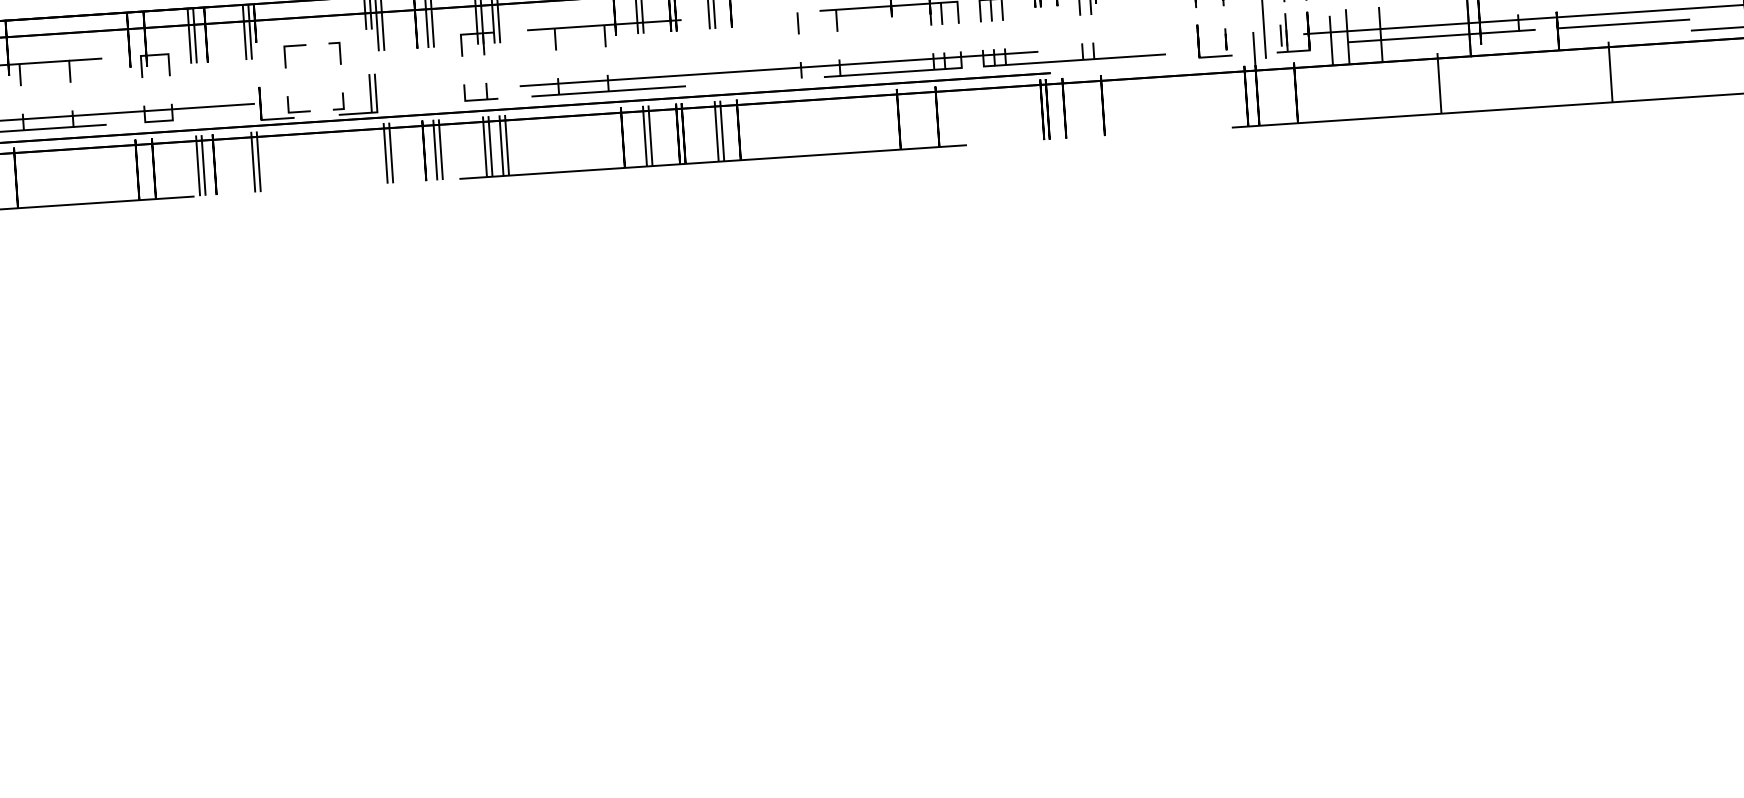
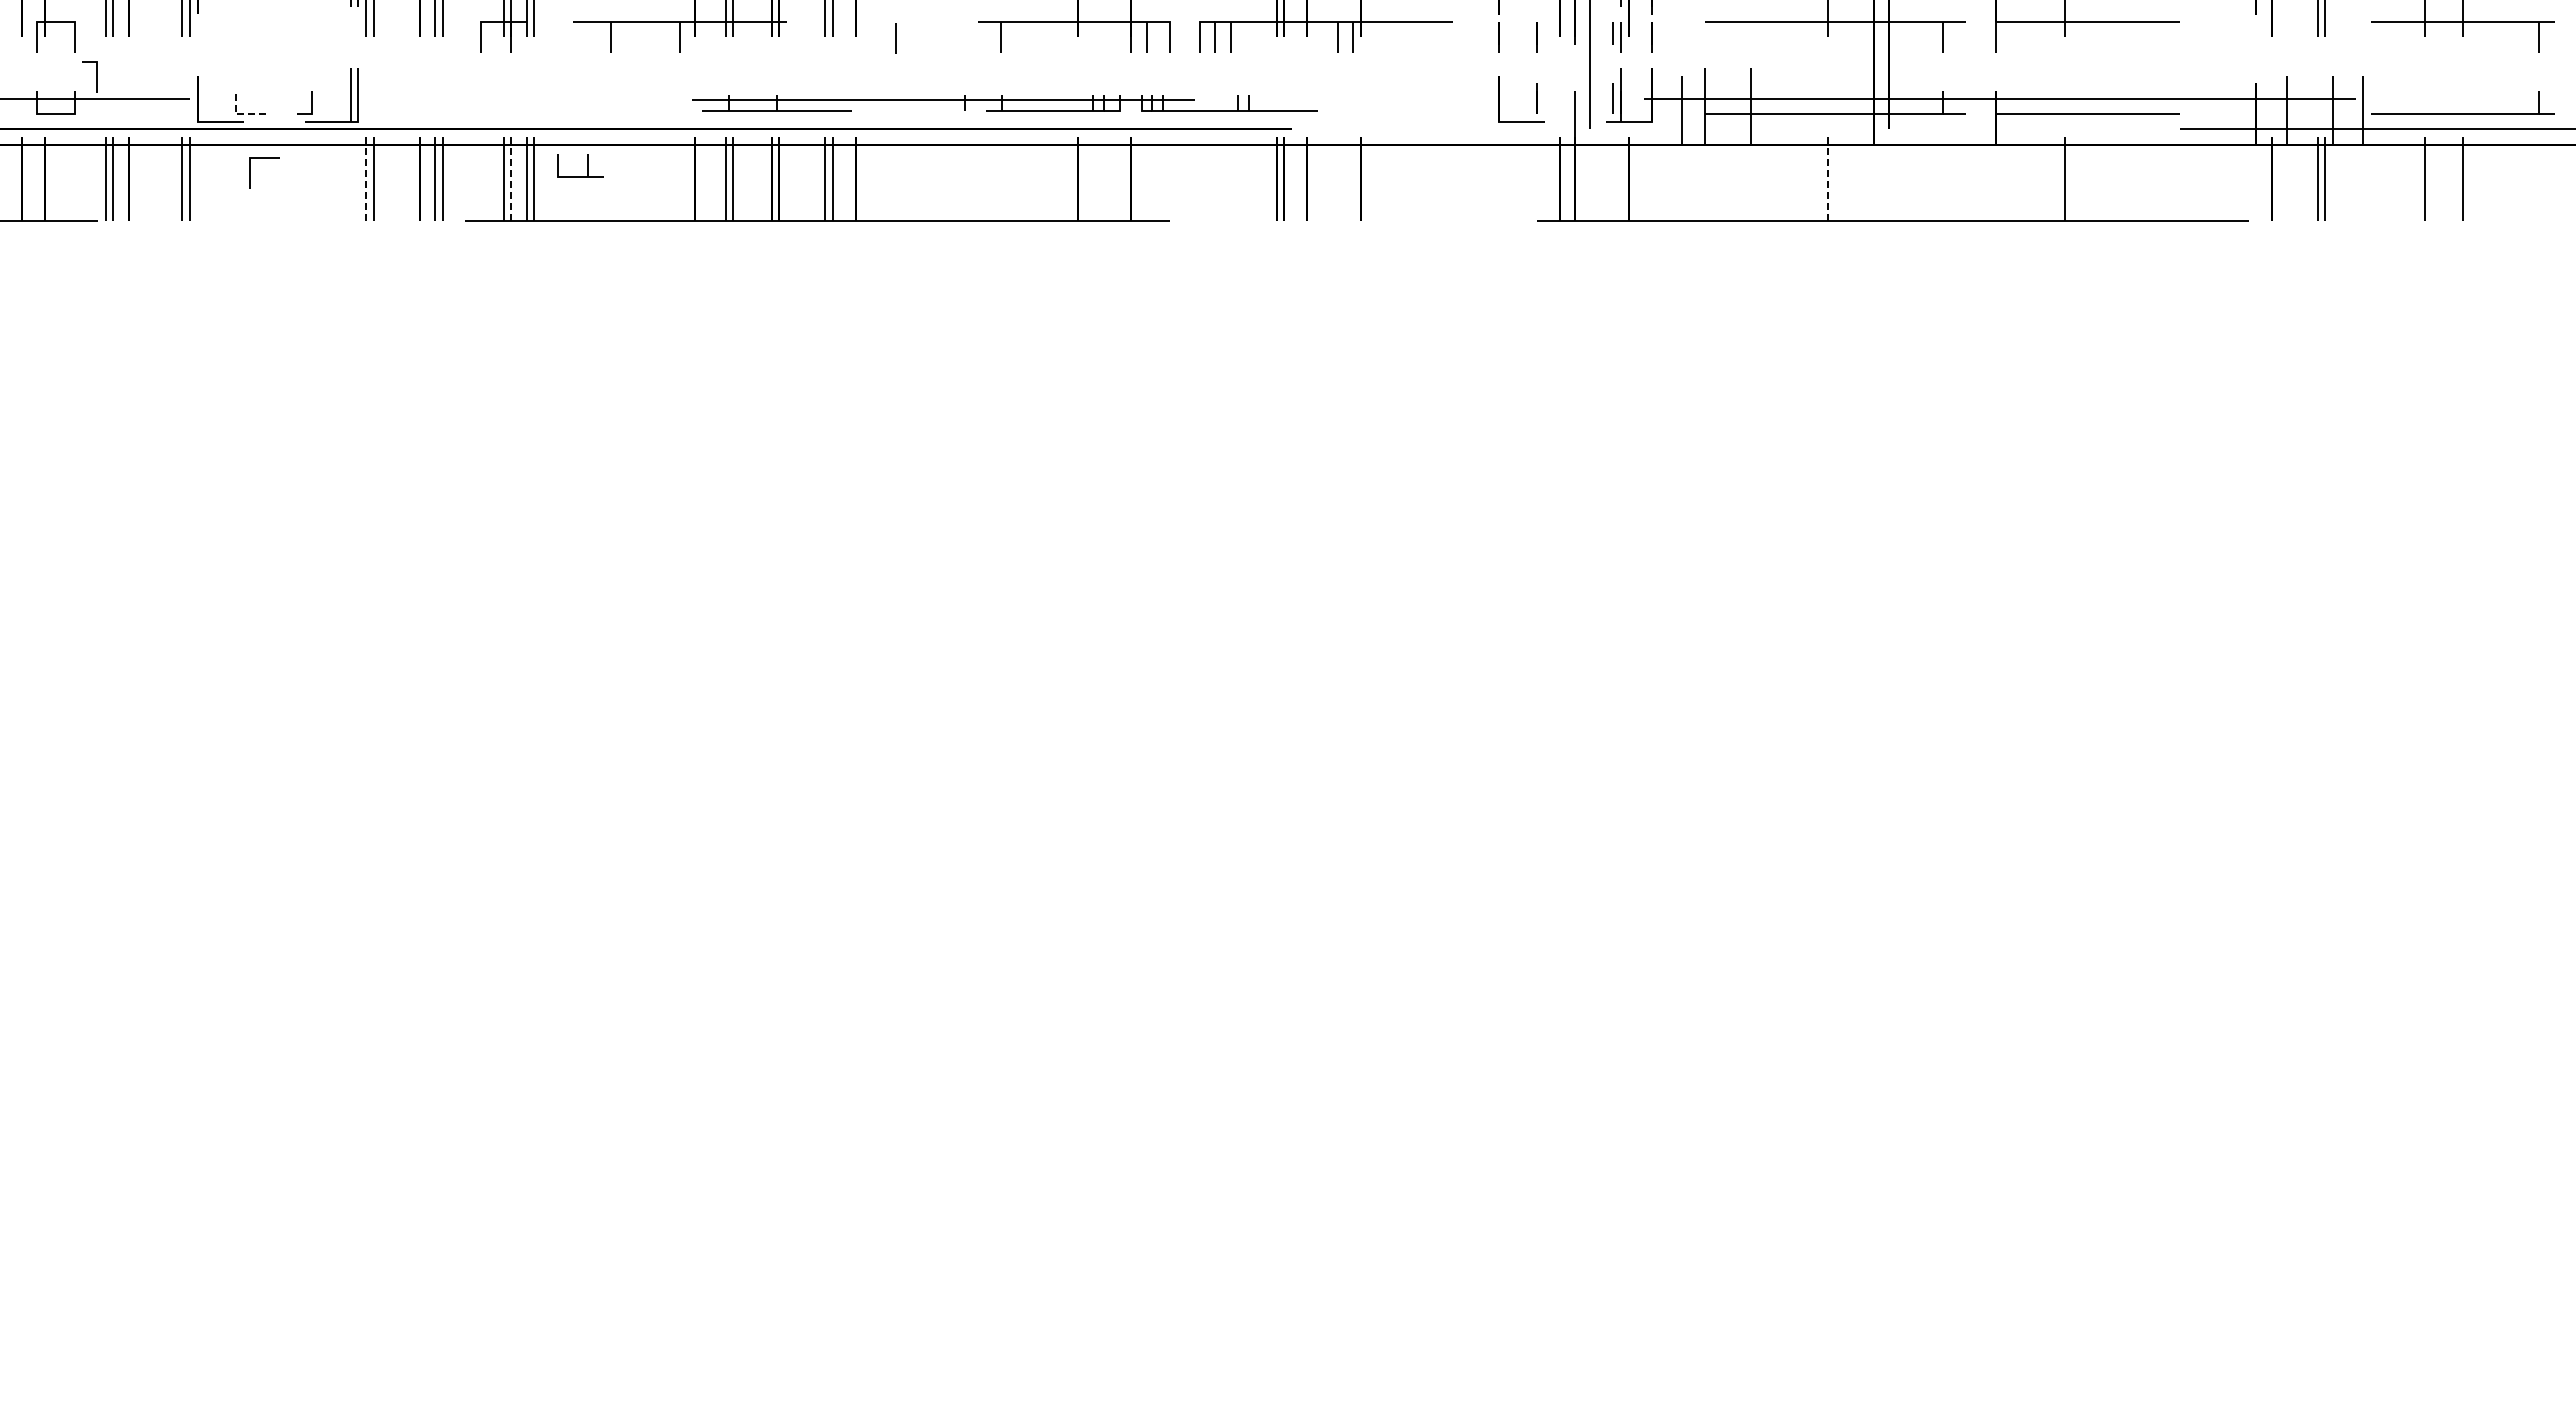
line: (798, 23) -> (895, 38), moved
line: (294, 46) -> (264, 158), moved
line: (339, 53) -> (96, 76), moved
part: (842, 67) -> (1004, 102), size x0.7
line: (1439, 83) -> (1827, 179), solid -> dashed
part: (486, 91) -> (587, 165), moved
line: (290, 112) -> (238, 113), solid -> dashed
line: (490, 146) -> (511, 179), solid -> dashed
line: (385, 153) -> (365, 179), solid -> dashed

